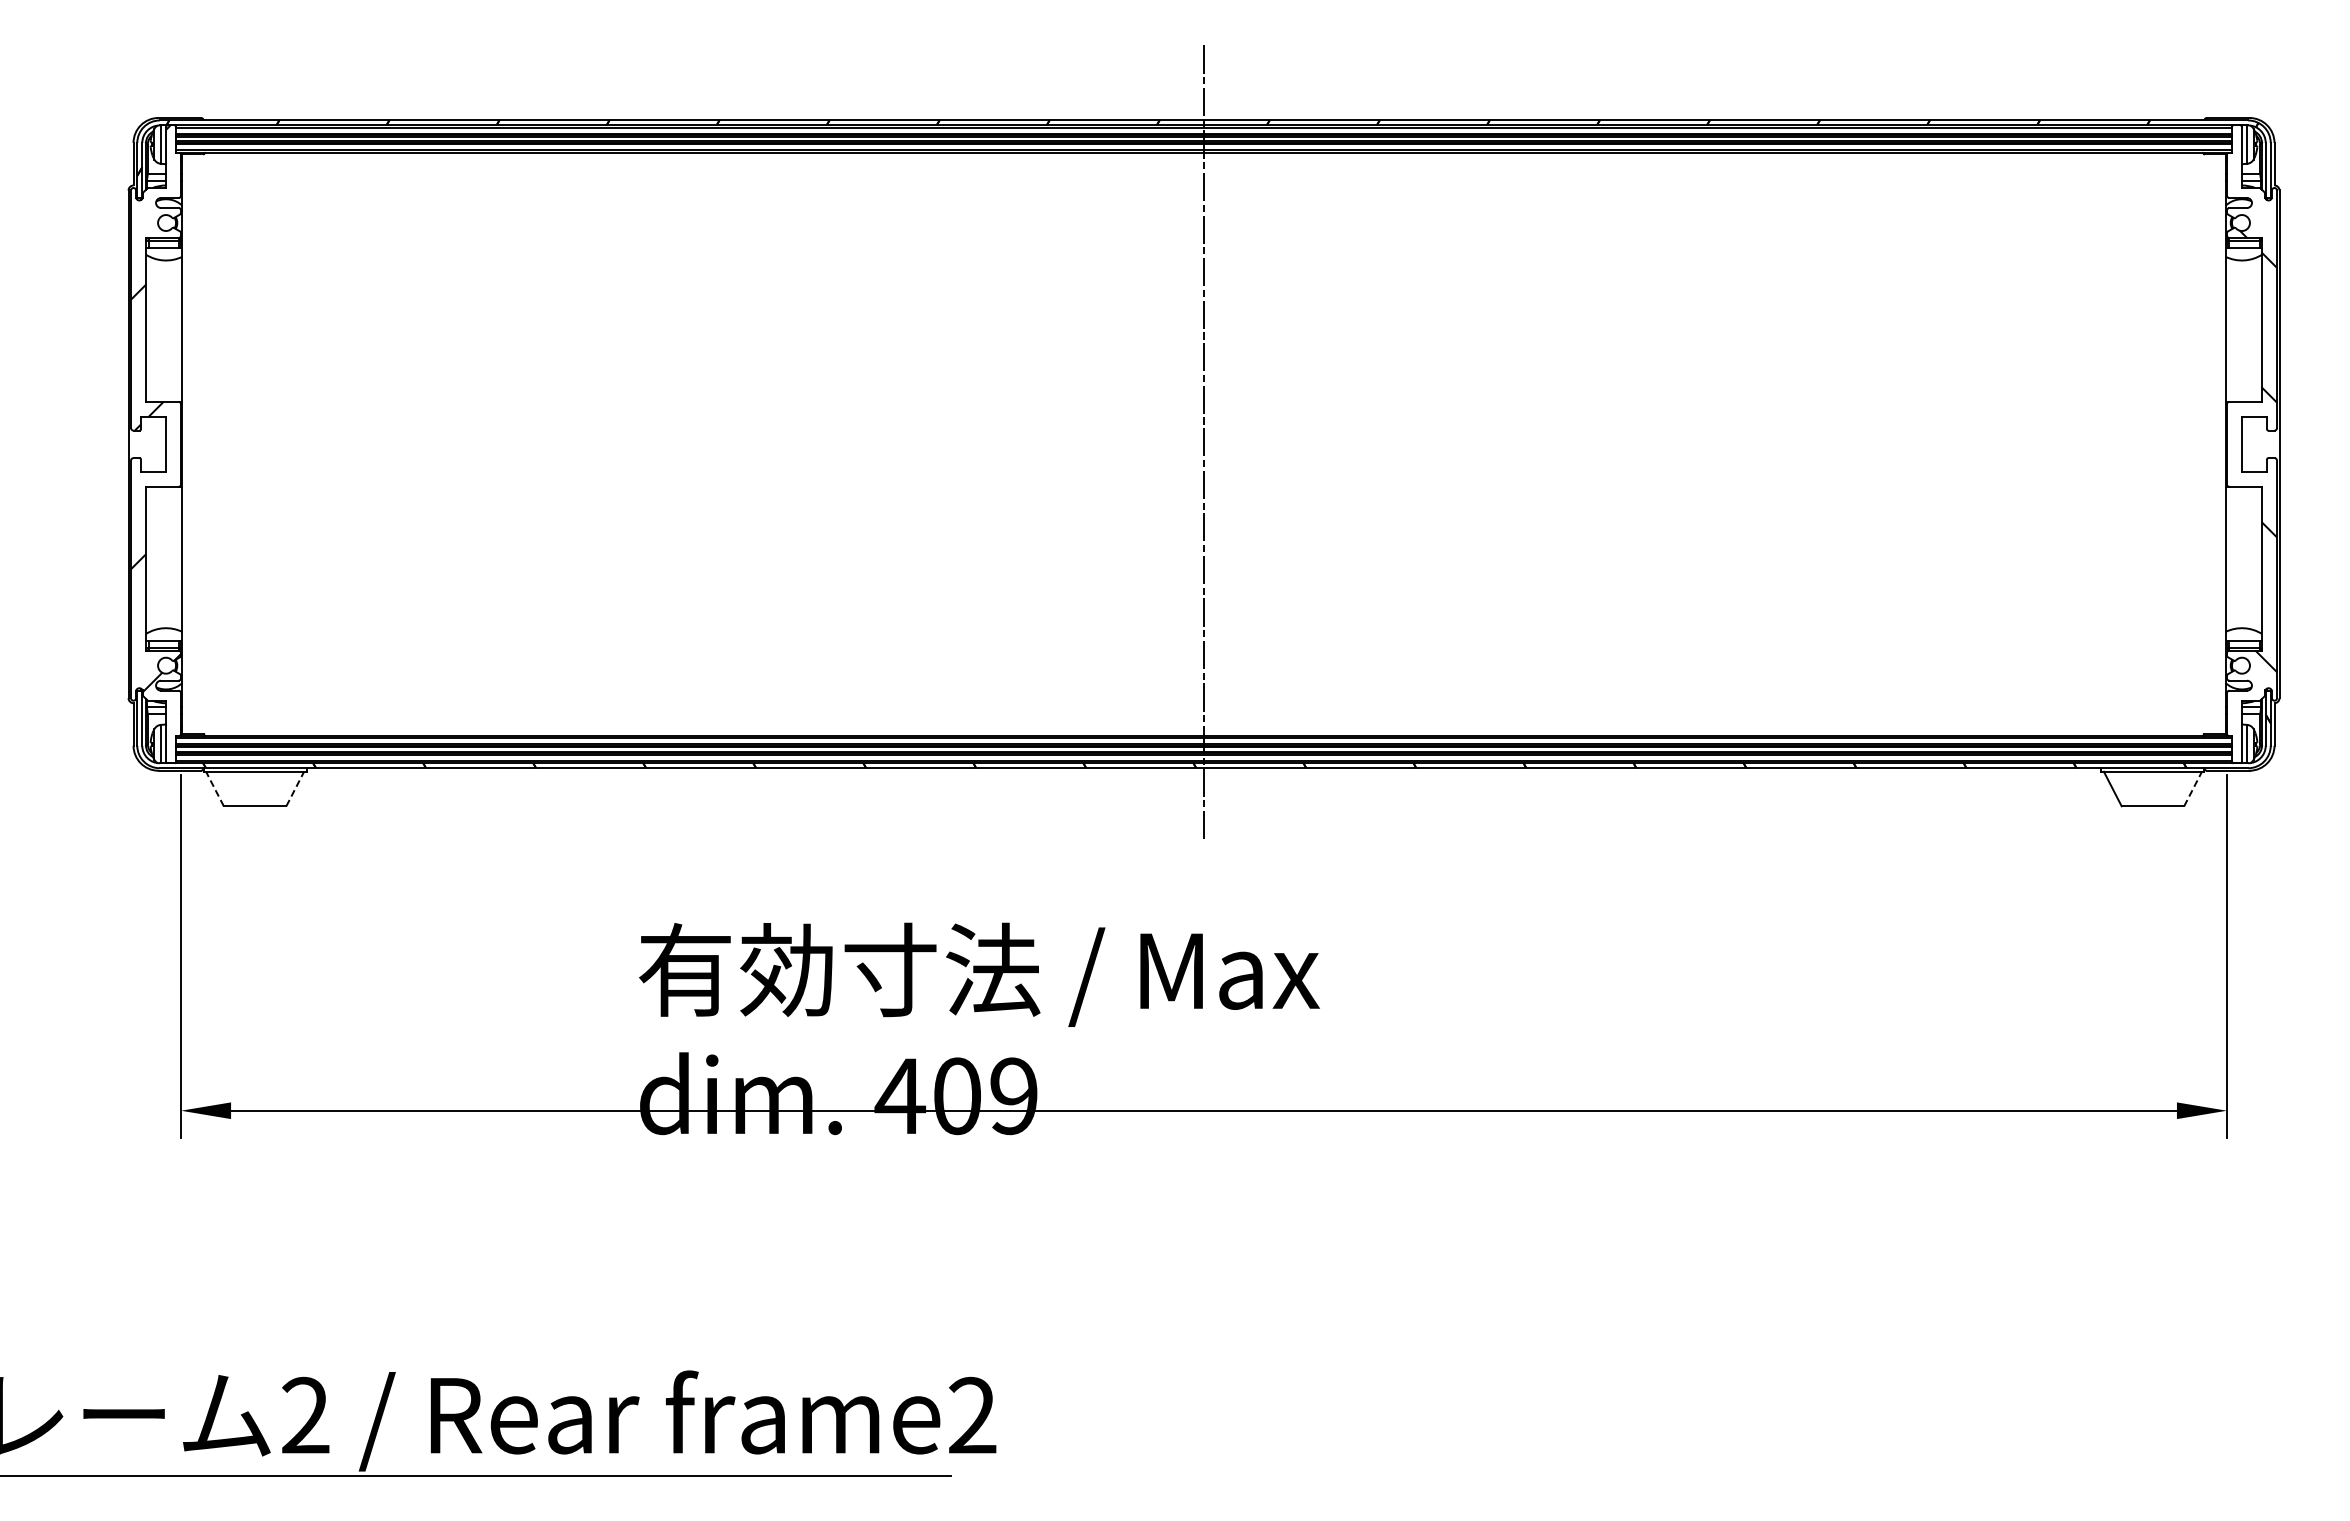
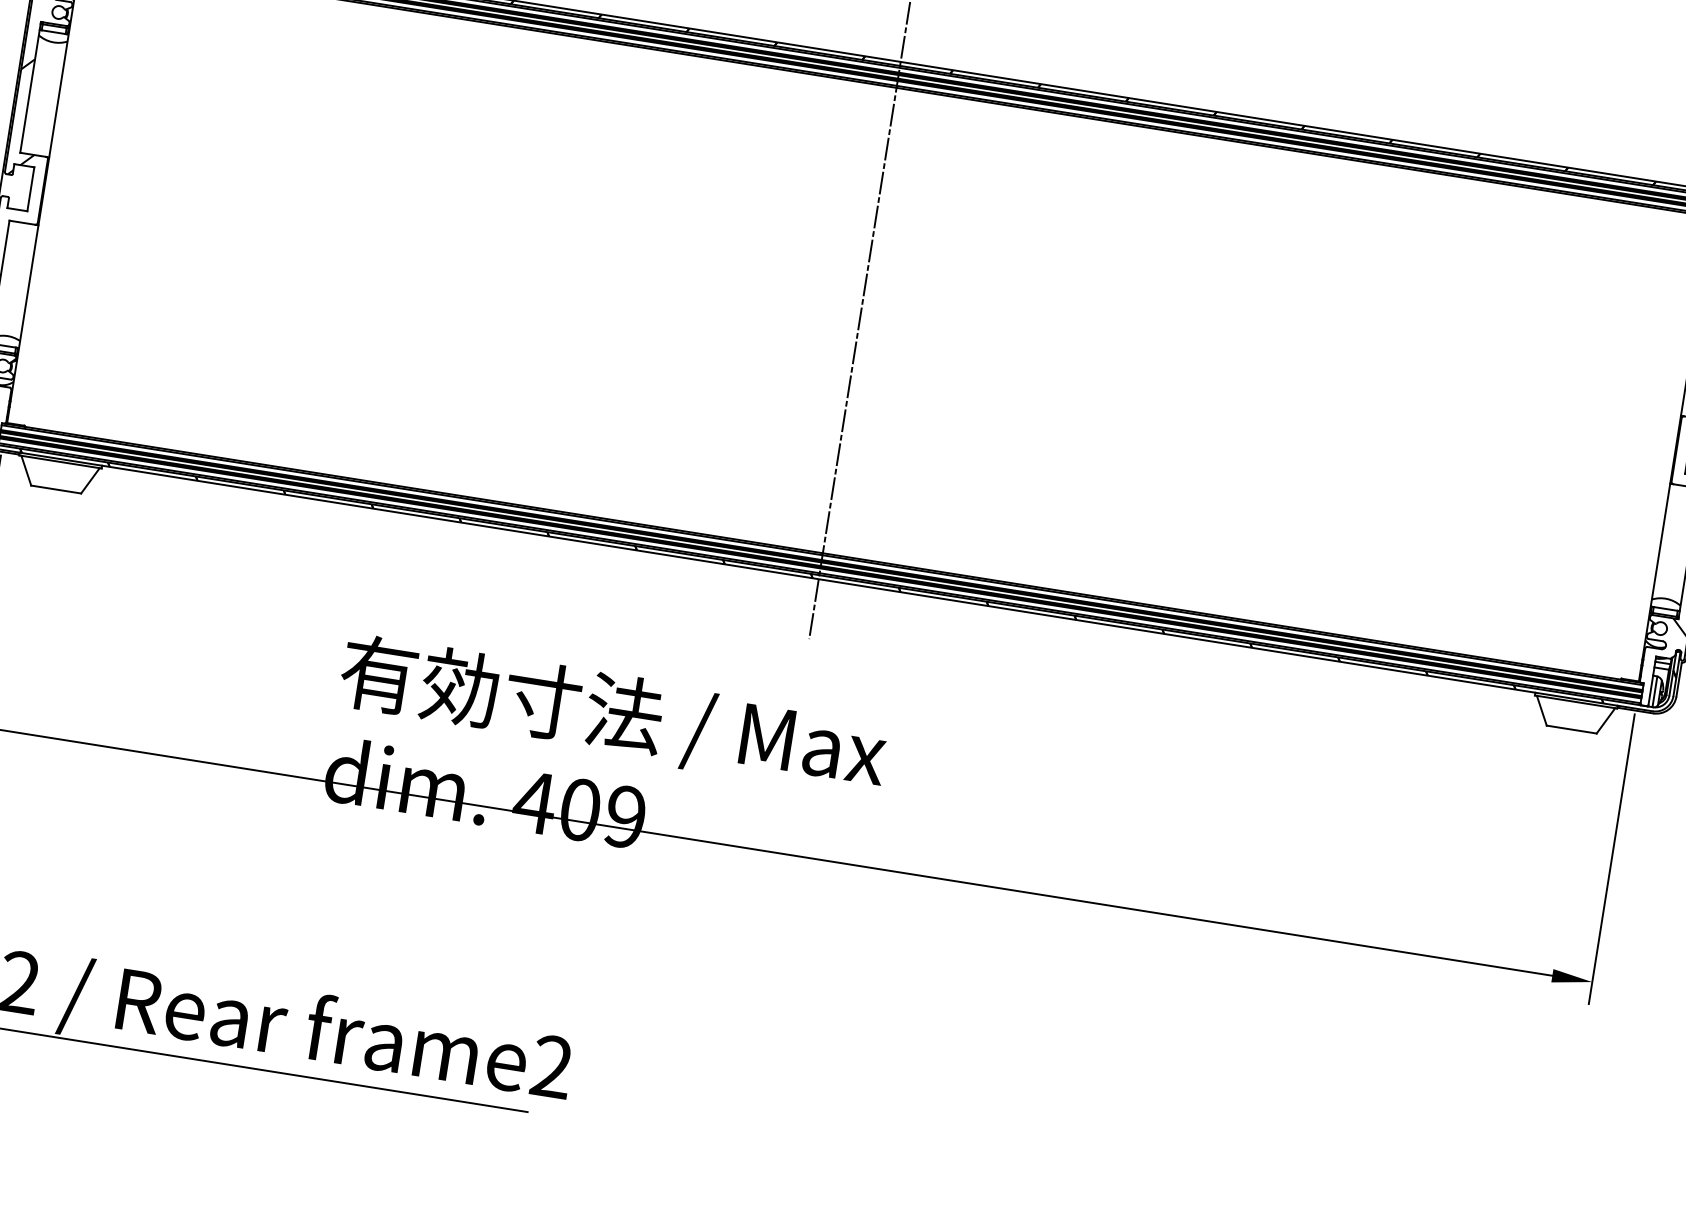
line: (214, 788) -> (26, 470), dashed -> solid
line: (295, 788) -> (90, 480), dashed -> solid
line: (2193, 788) -> (1606, 720), dashed -> solid

